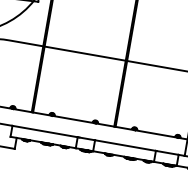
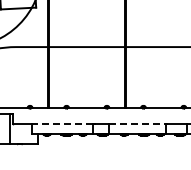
line: (44, 131) -> (62, 123), solid -> dashed
line: (126, 145) -> (138, 123), solid -> dashed

